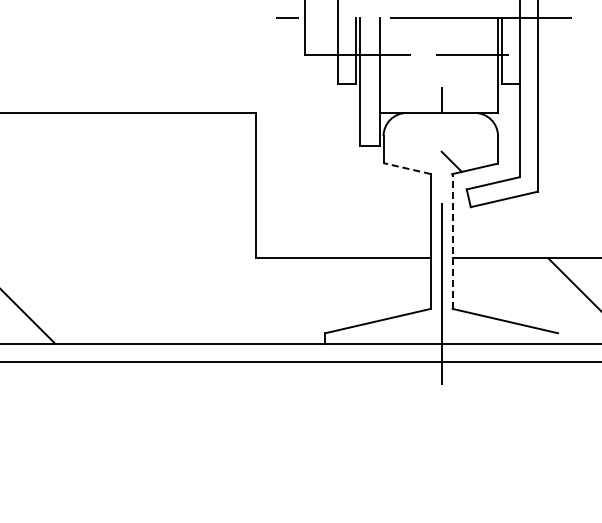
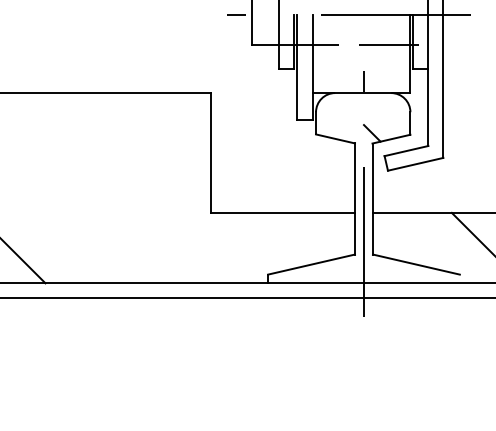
line: (406, 168) -> (334, 138), dashed -> solid
line: (452, 241) -> (372, 199), dashed -> solid

